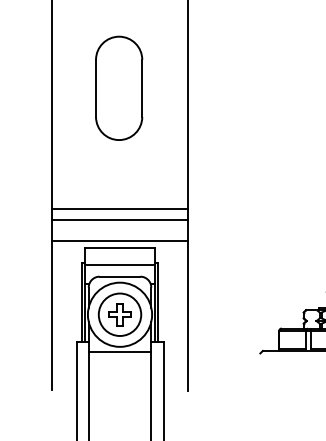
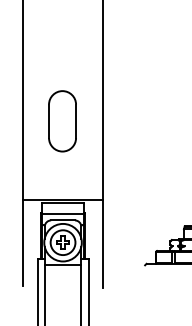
part: (119, 88) -> (62, 121), moved
line: (119, 208) -> (62, 180), removed
line: (119, 220) -> (62, 187), removed

